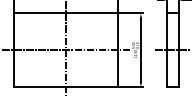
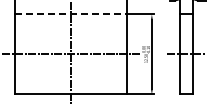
line: (66, 13) -> (71, 14), solid -> dashed

